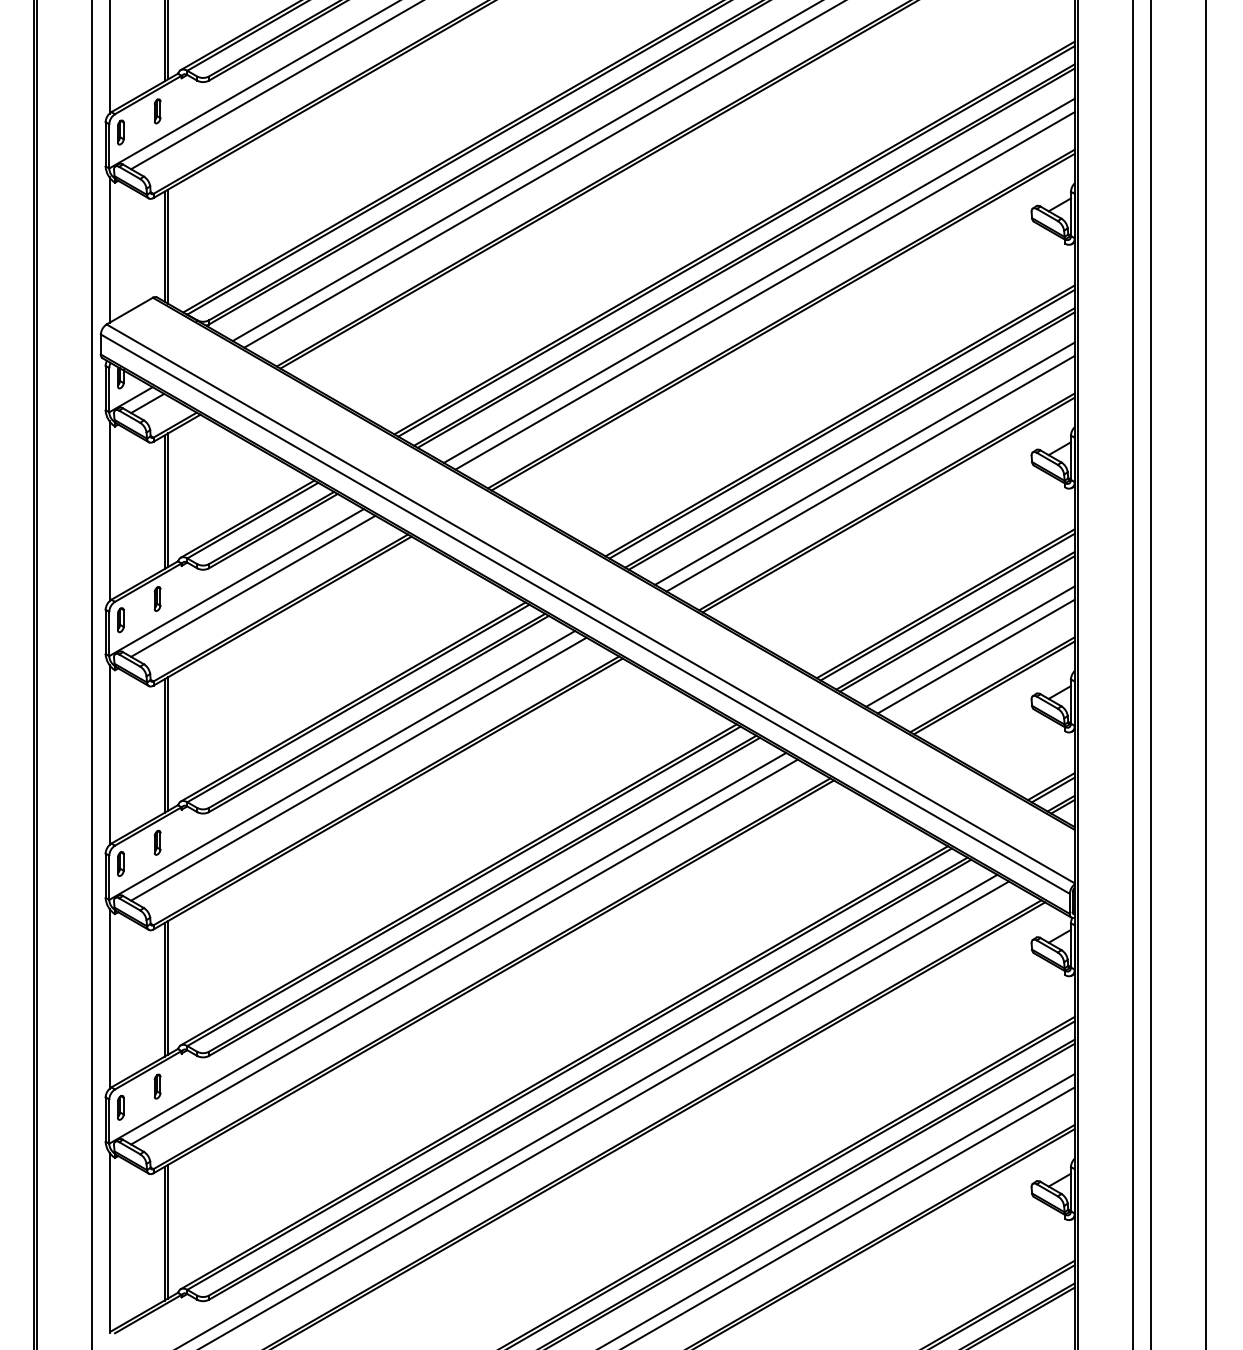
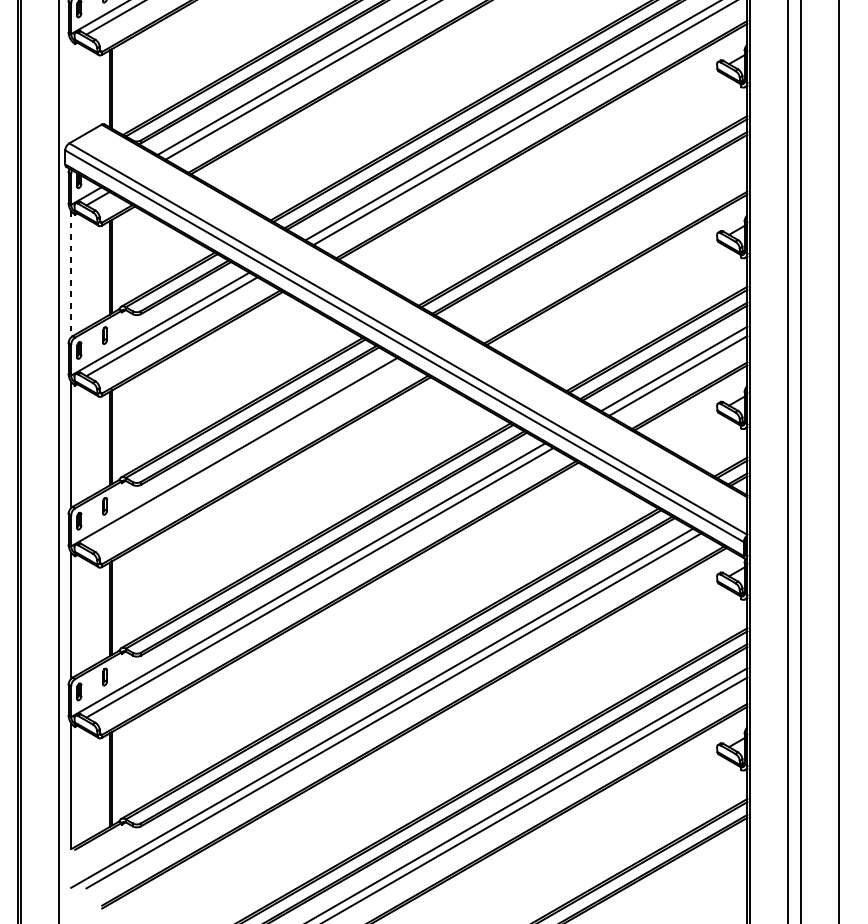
line: (109, 249) -> (71, 90), removed
line: (864, 463) -> (600, 240), removed
line: (870, 473) -> (604, 247), removed
line: (109, 511) -> (71, 274), solid -> dashed
line: (358, 768) -> (245, 454), removed

